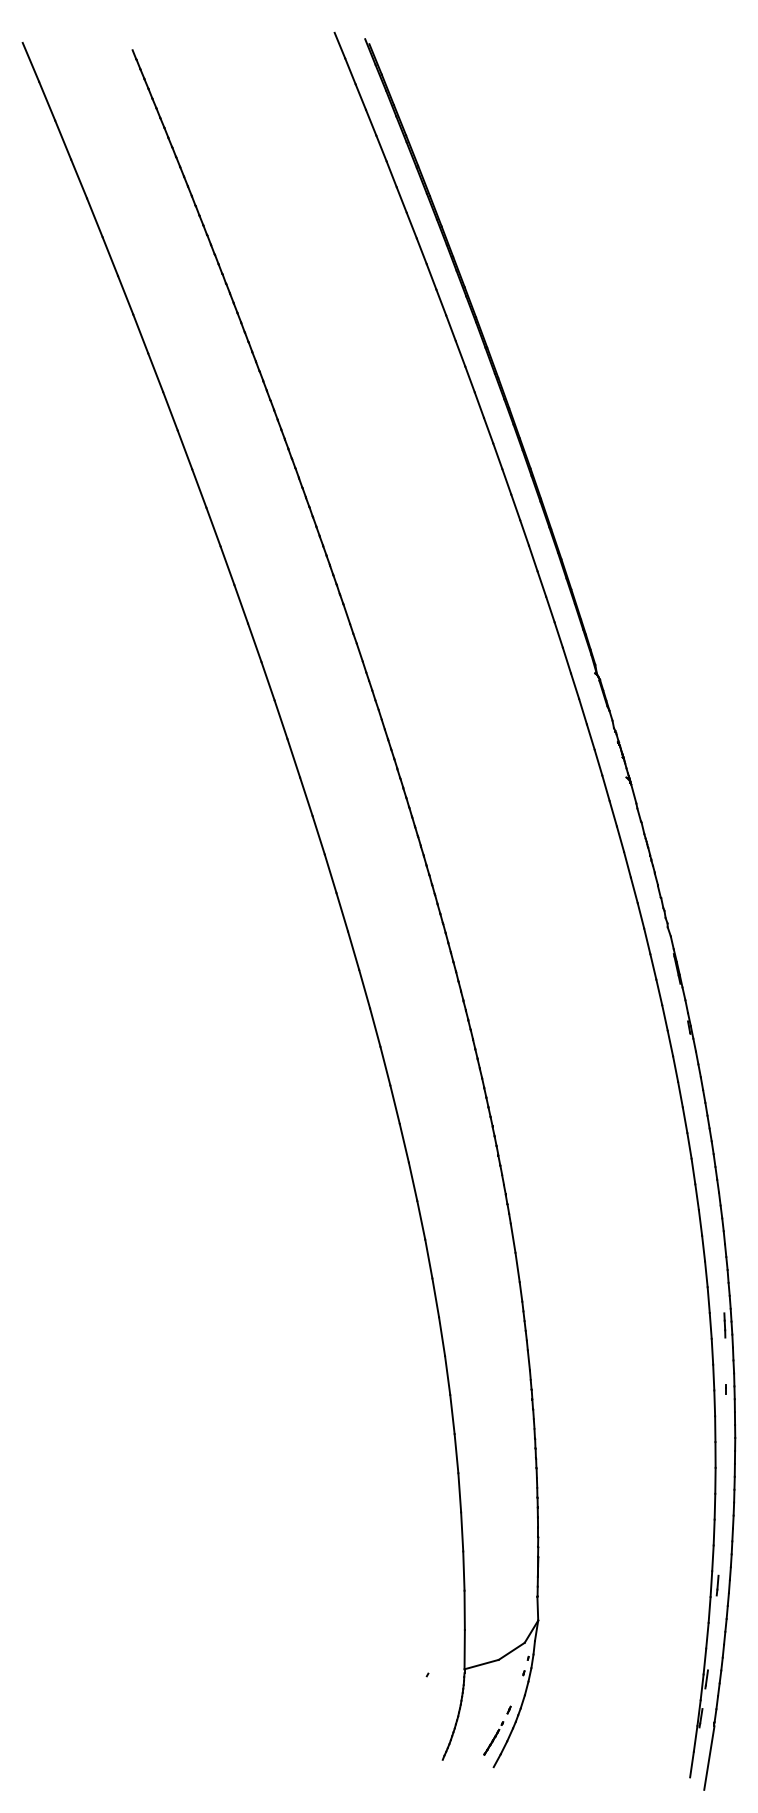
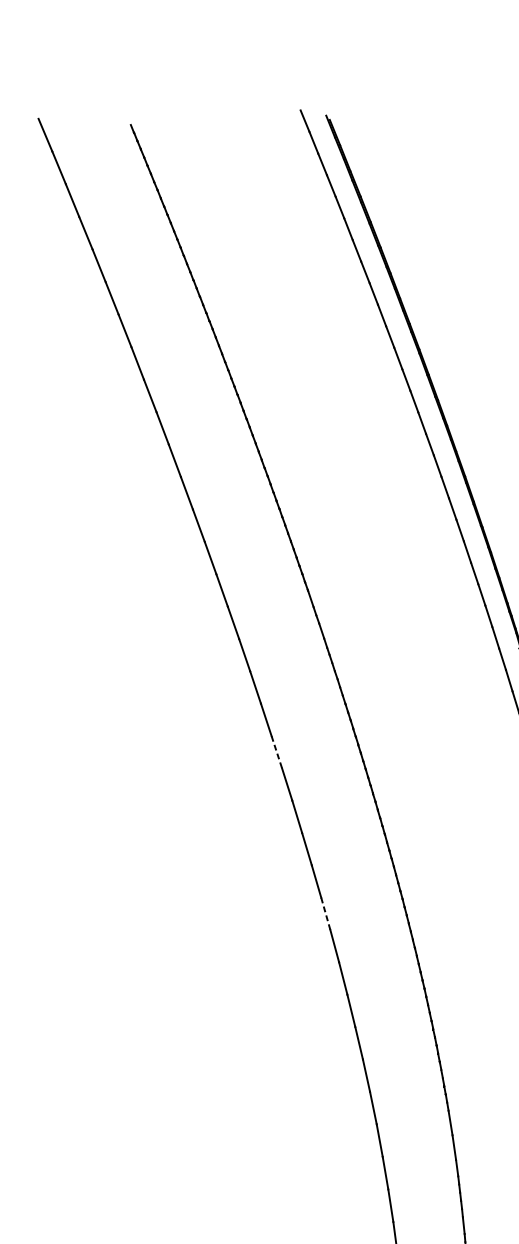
line: (306, 797) -> (276, 752), solid -> dashed
line: (364, 989) -> (325, 914), solid -> dashed

